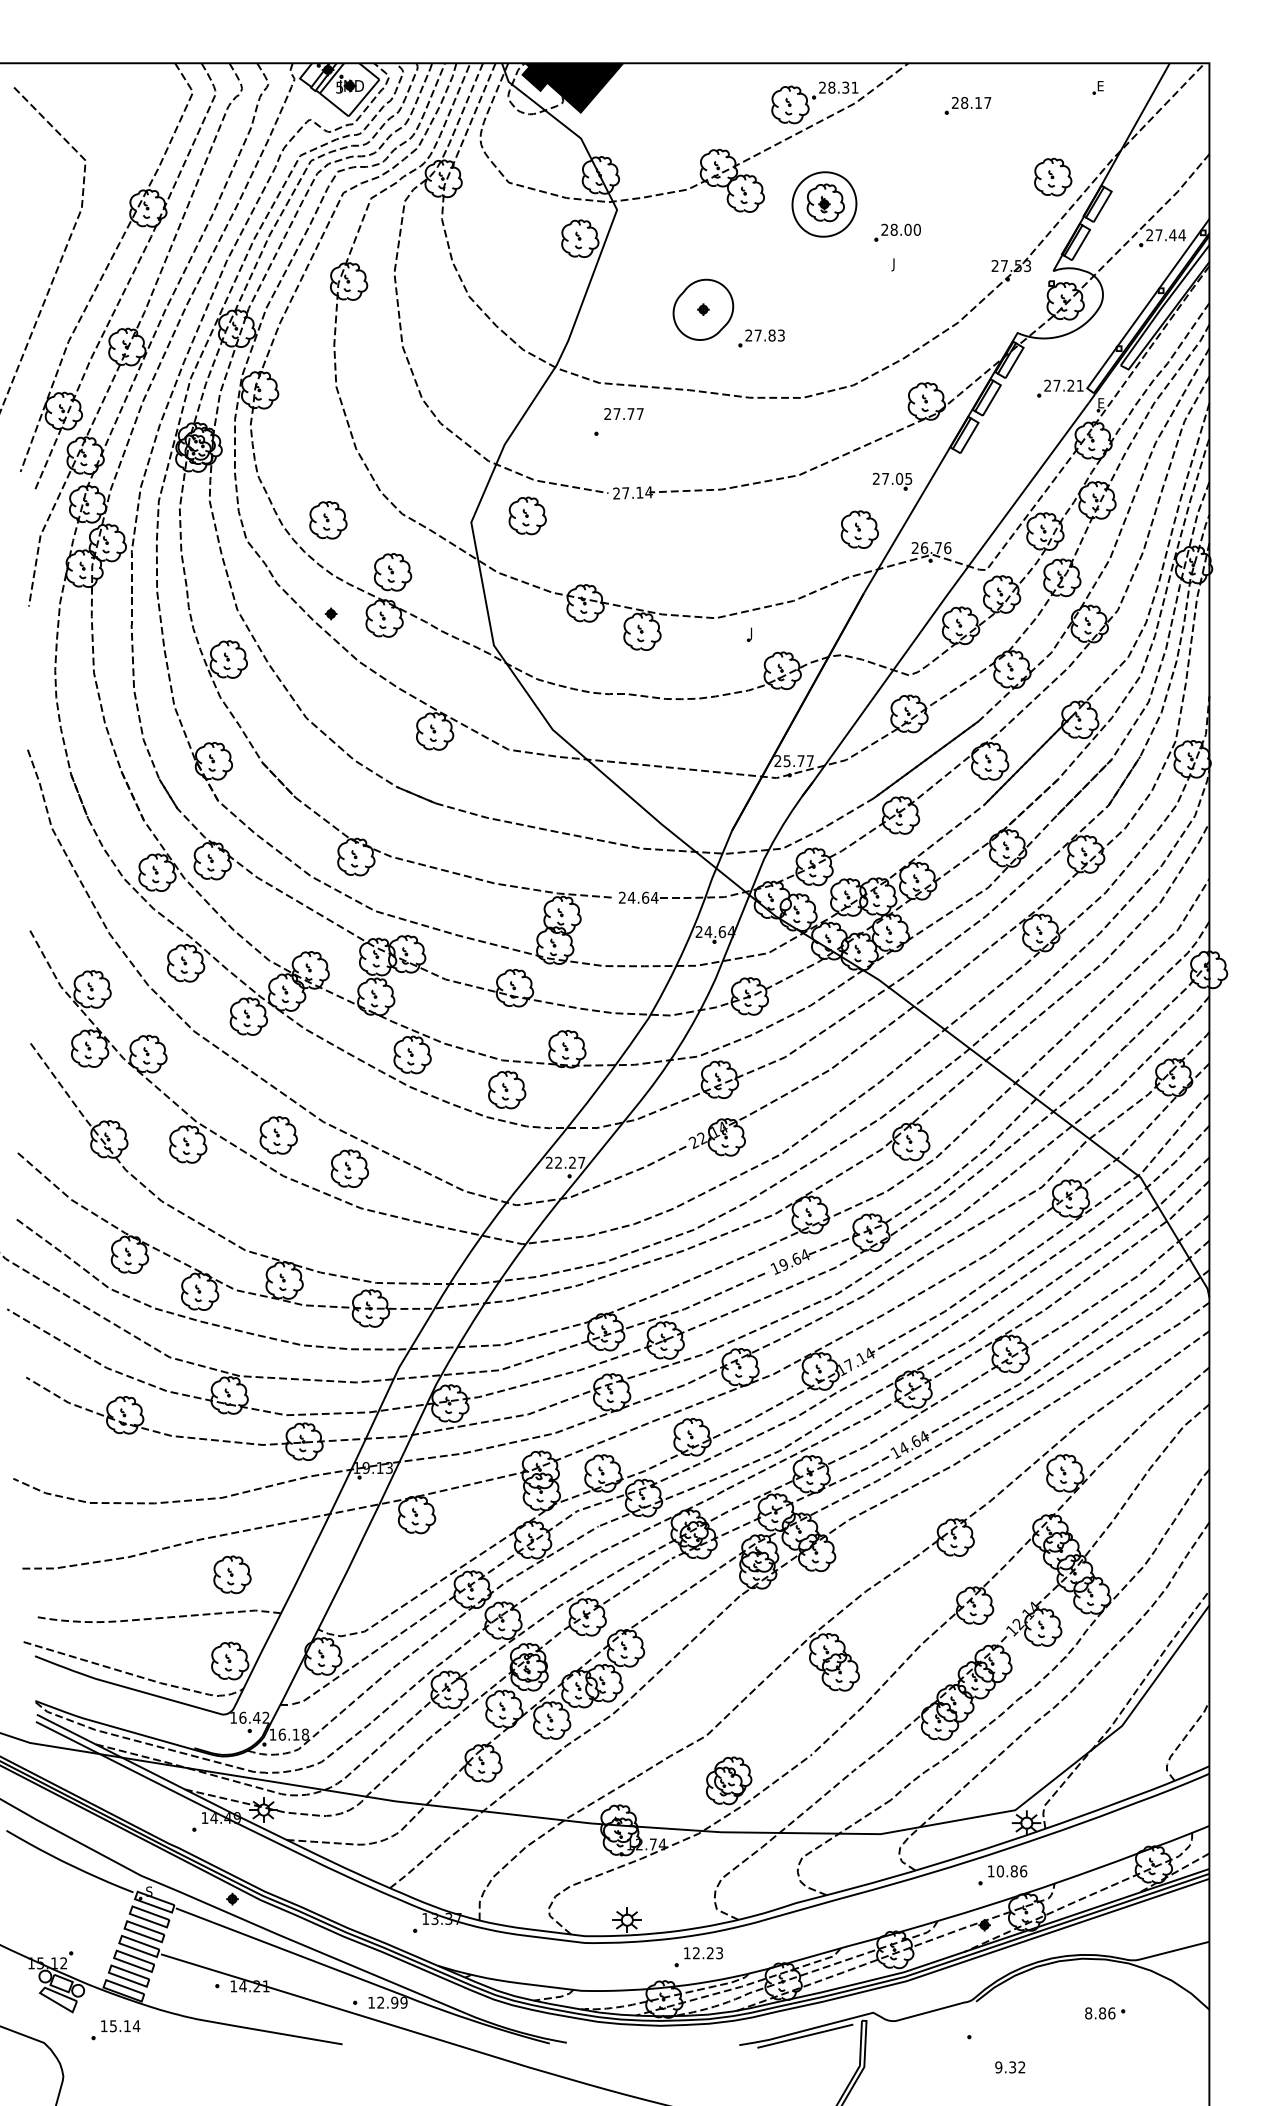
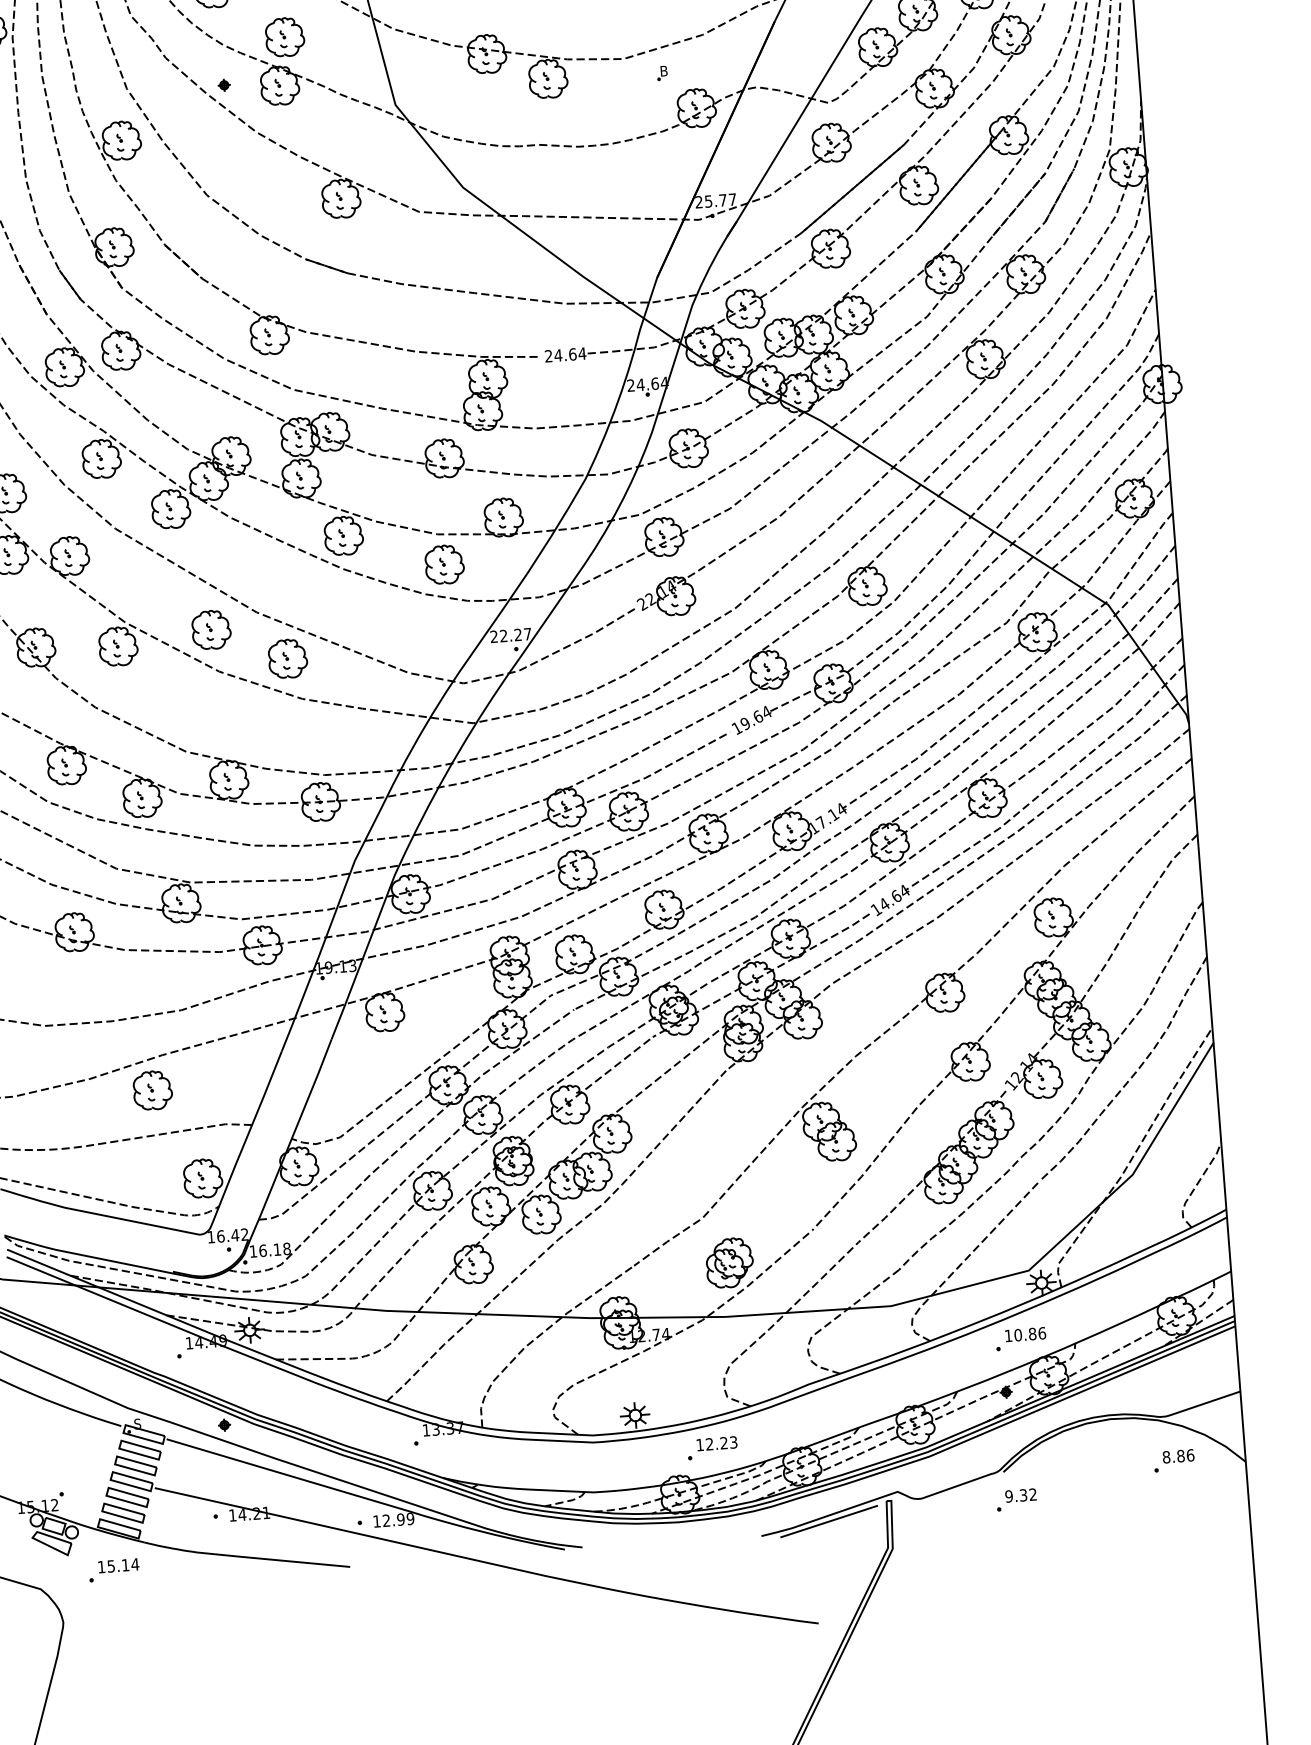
text: (753, 633) -> (663, 71), J -> B
part: (232, 1574) -> (152, 1090), moved
text: (1100, 2013) -> (1178, 1456), moved
text: (1010, 2067) -> (1021, 1495), moved

